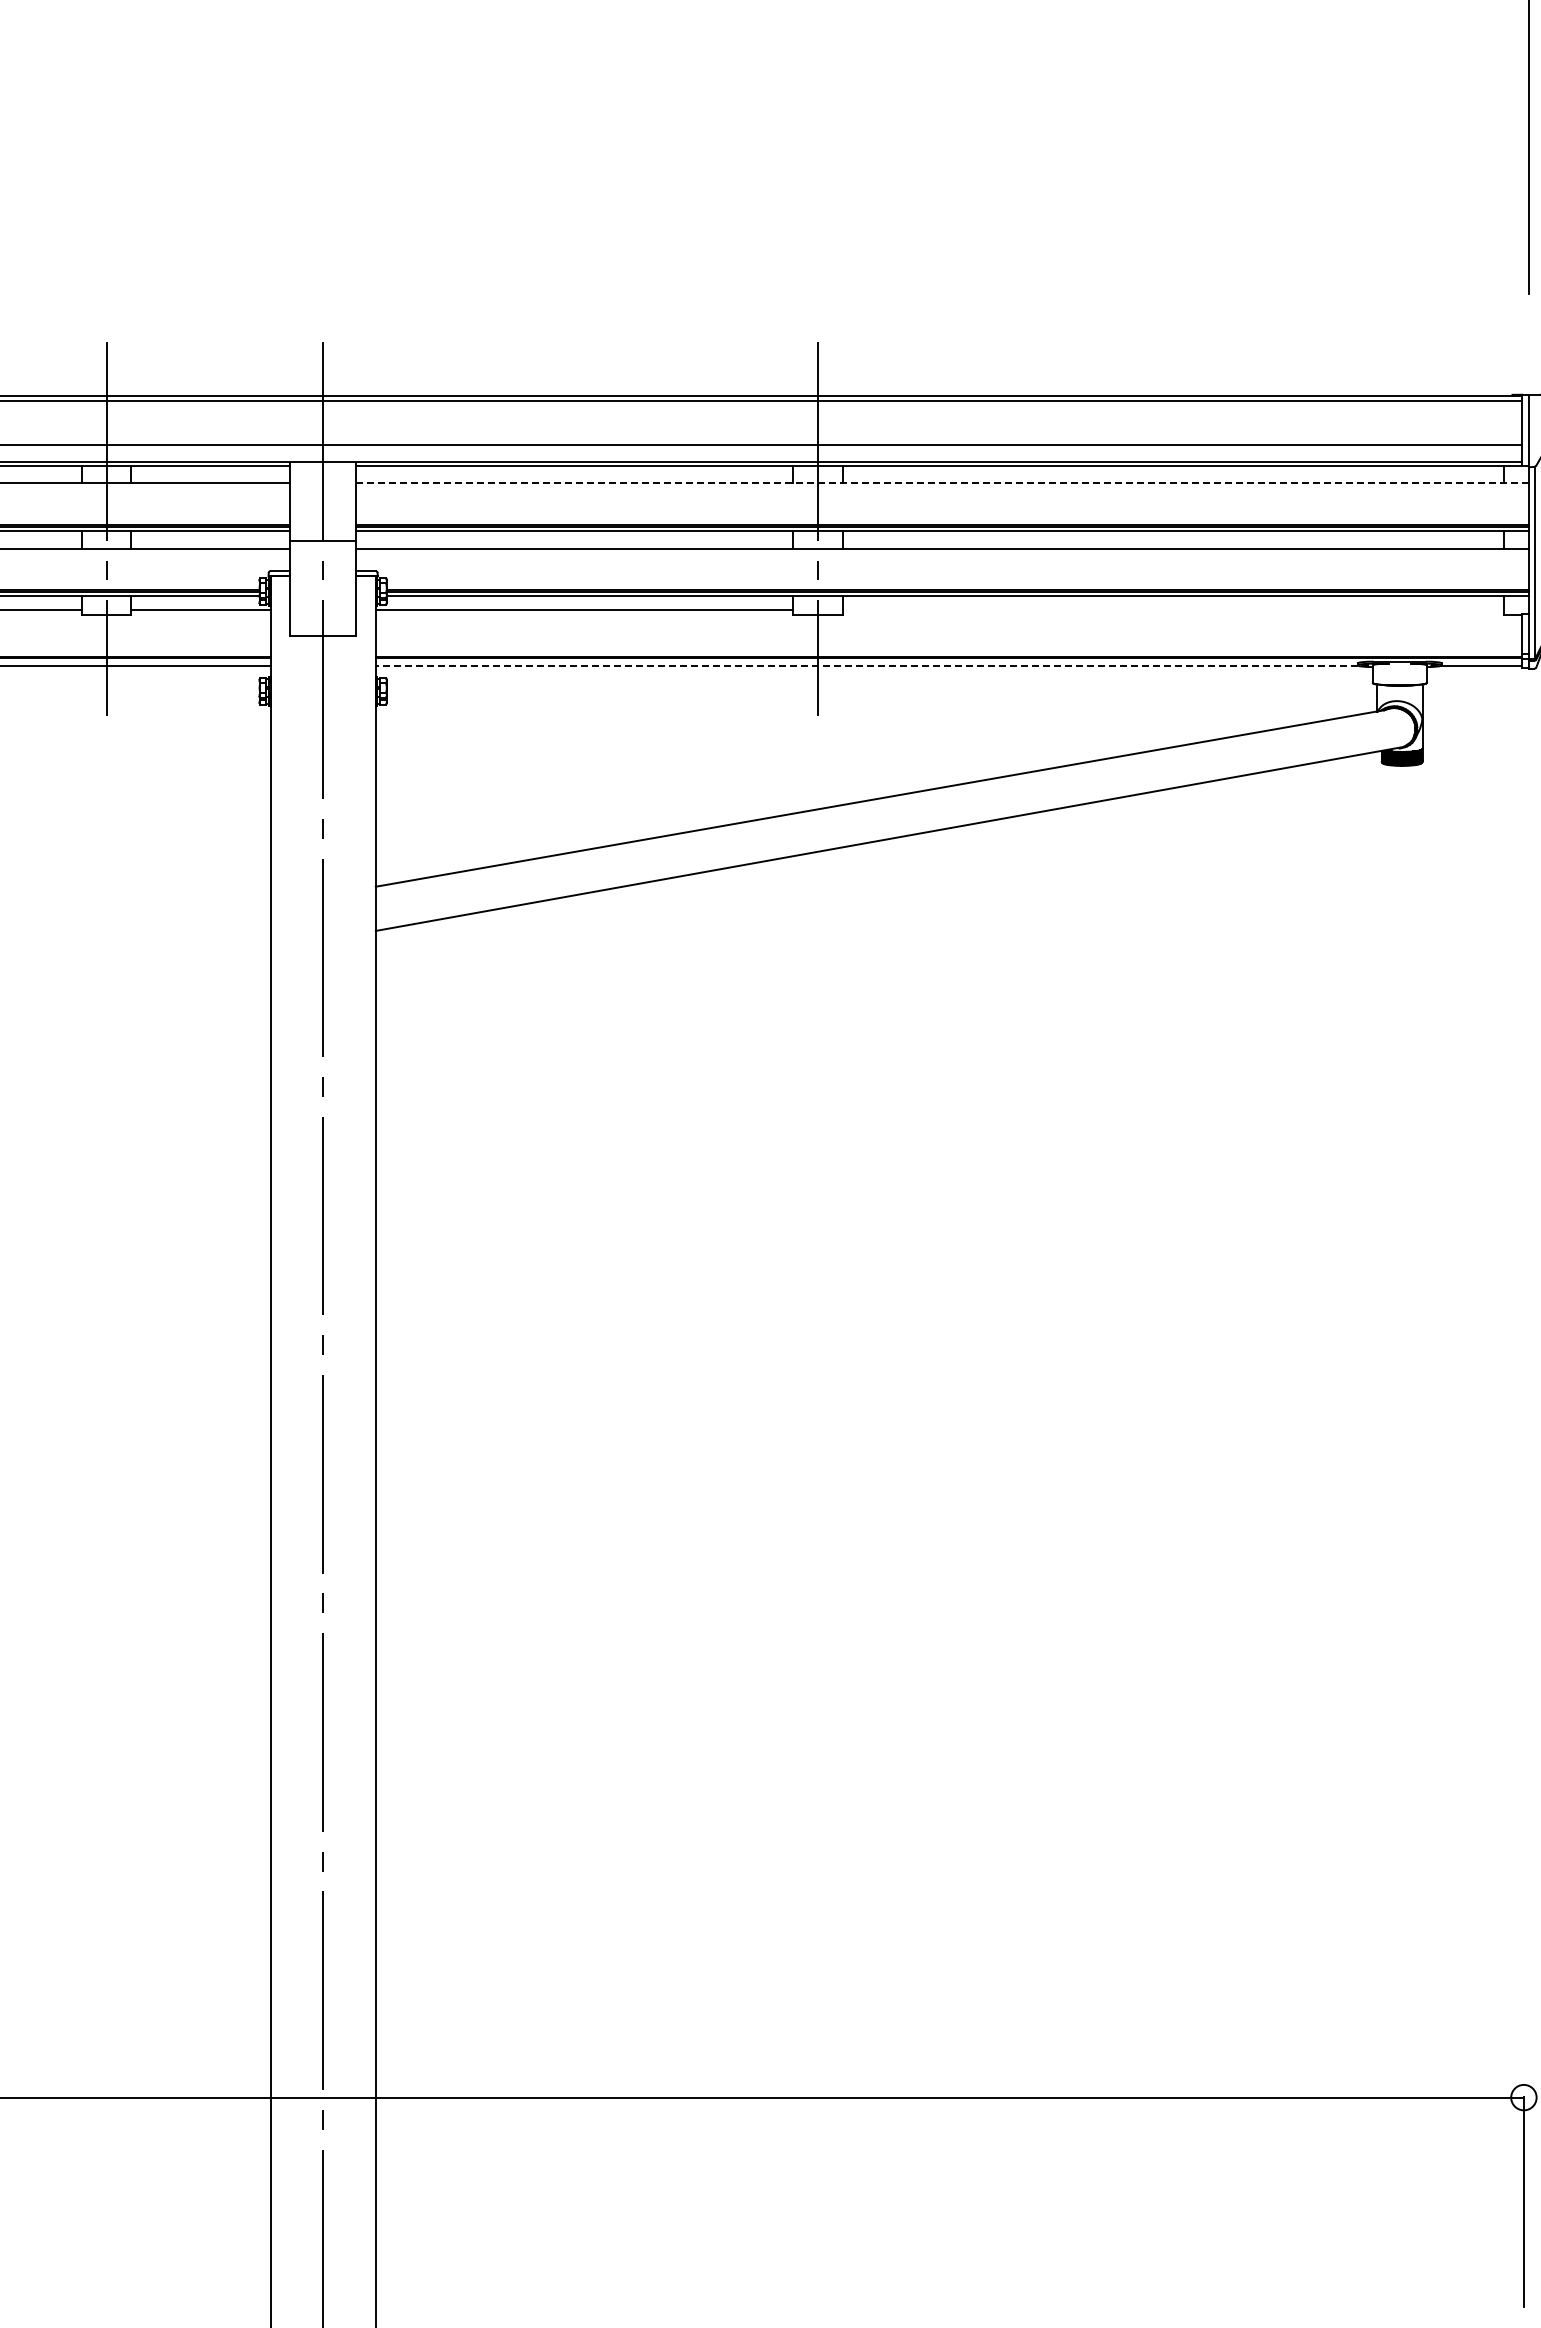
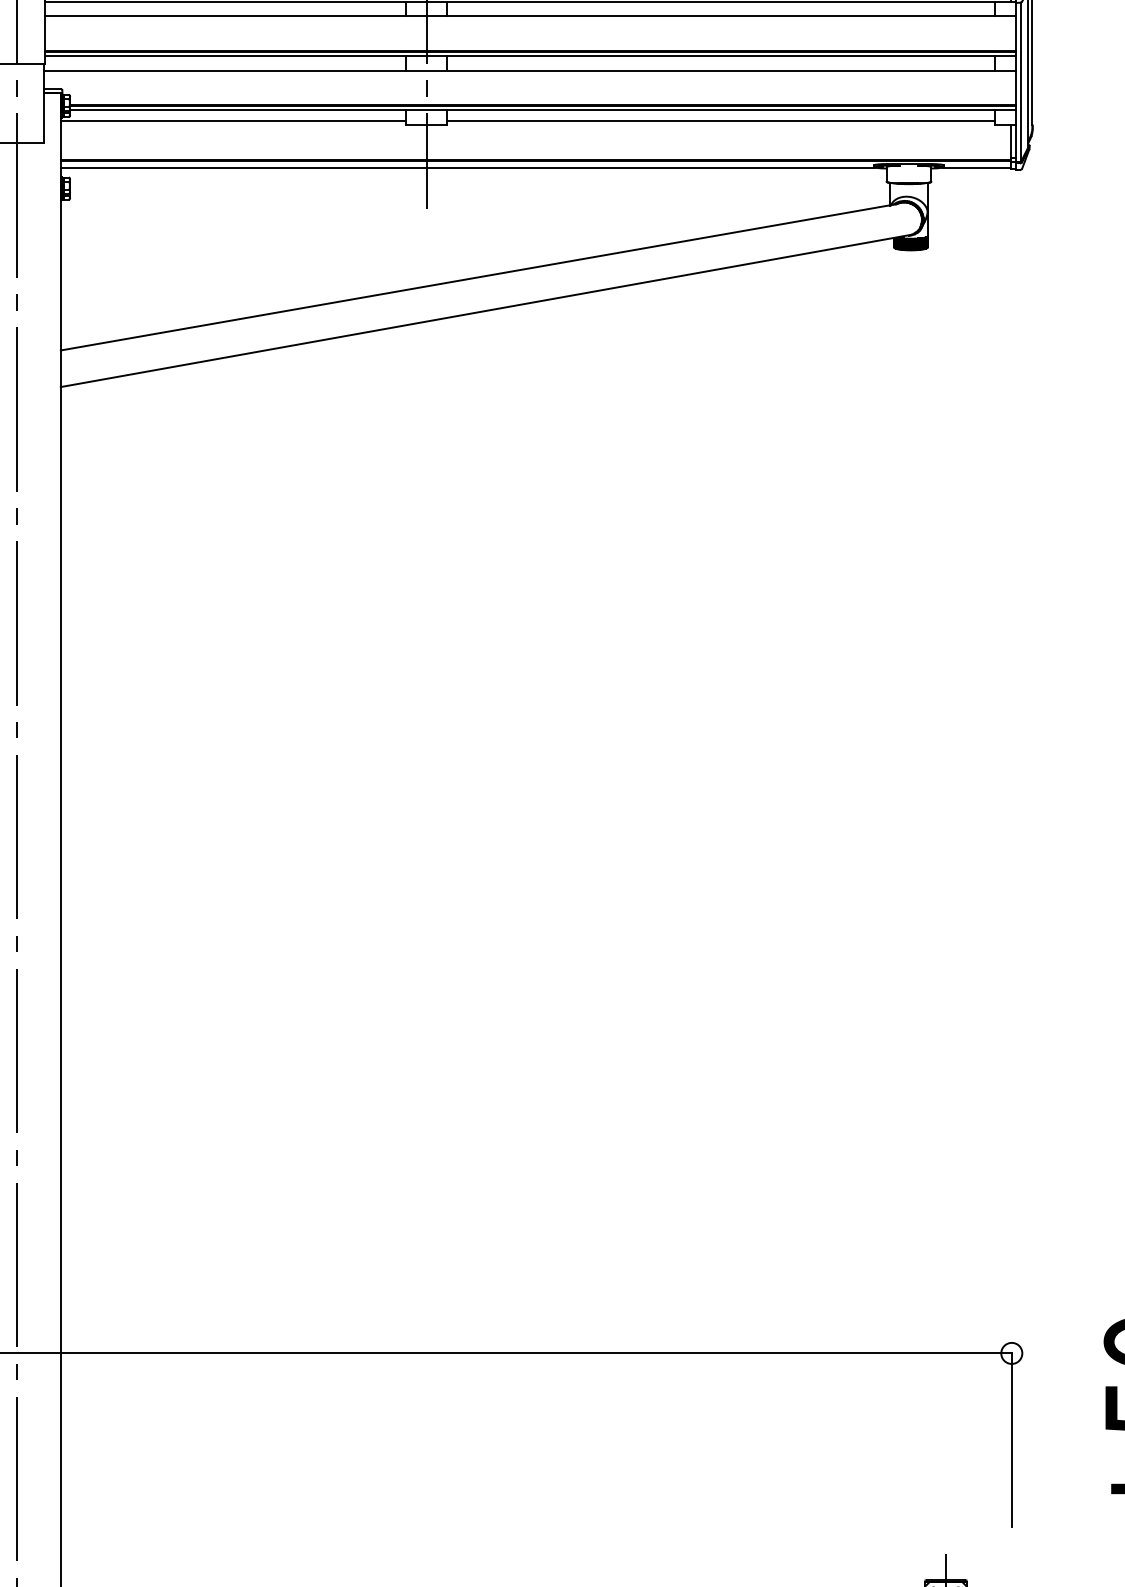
line: (942, 483) -> (530, 16), dashed -> solid
line: (1173, 610) -> (721, 121), added
line: (866, 665) -> (467, 167), dashed -> solid

